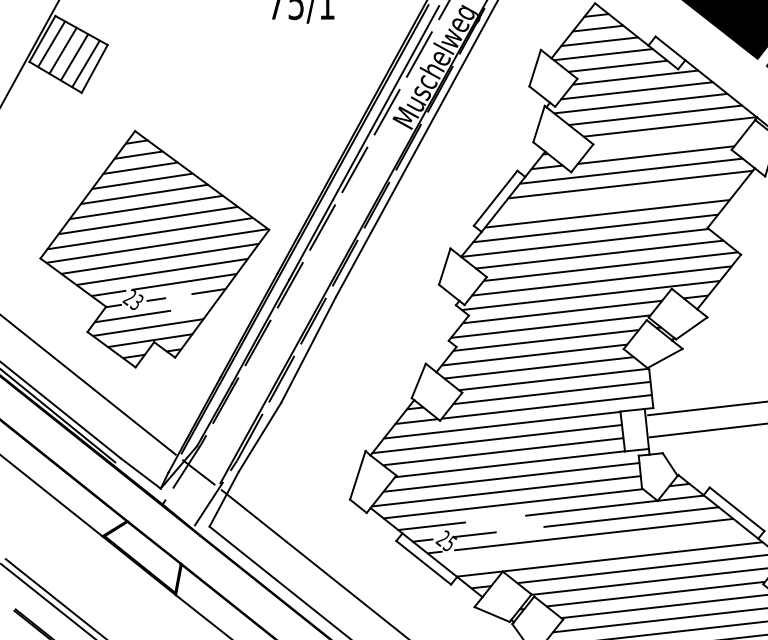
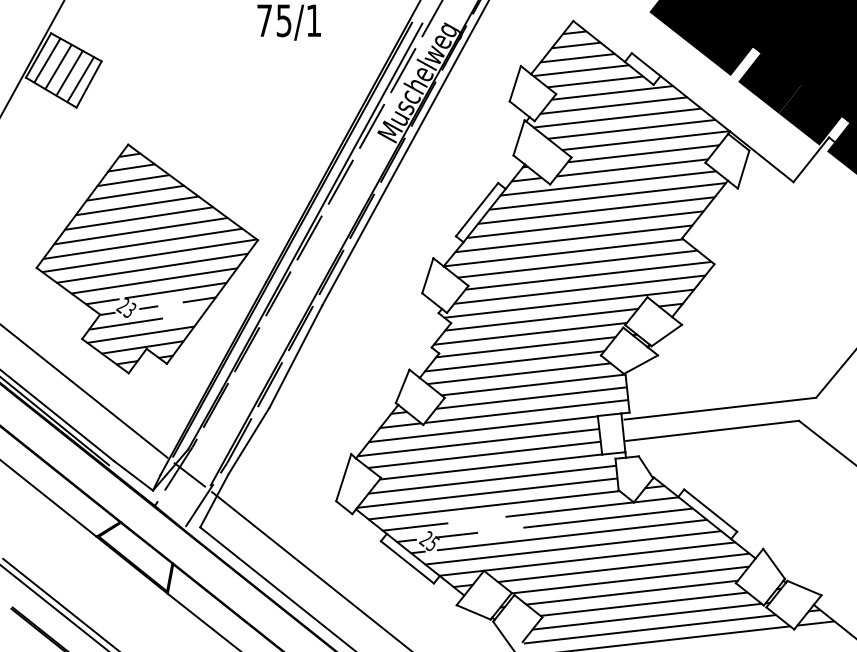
line: (667, 140) -> (643, 153), added
line: (619, 199) -> (596, 210), added
line: (594, 547) -> (572, 547), added

